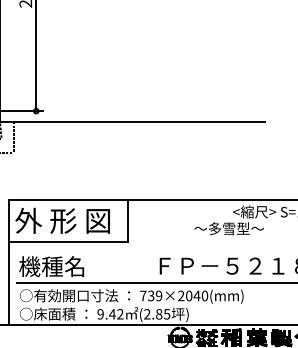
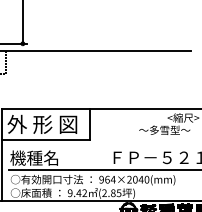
text: (151, 295) -> (107, 179), 739×2040(mm) -> 964×2040(mm)

